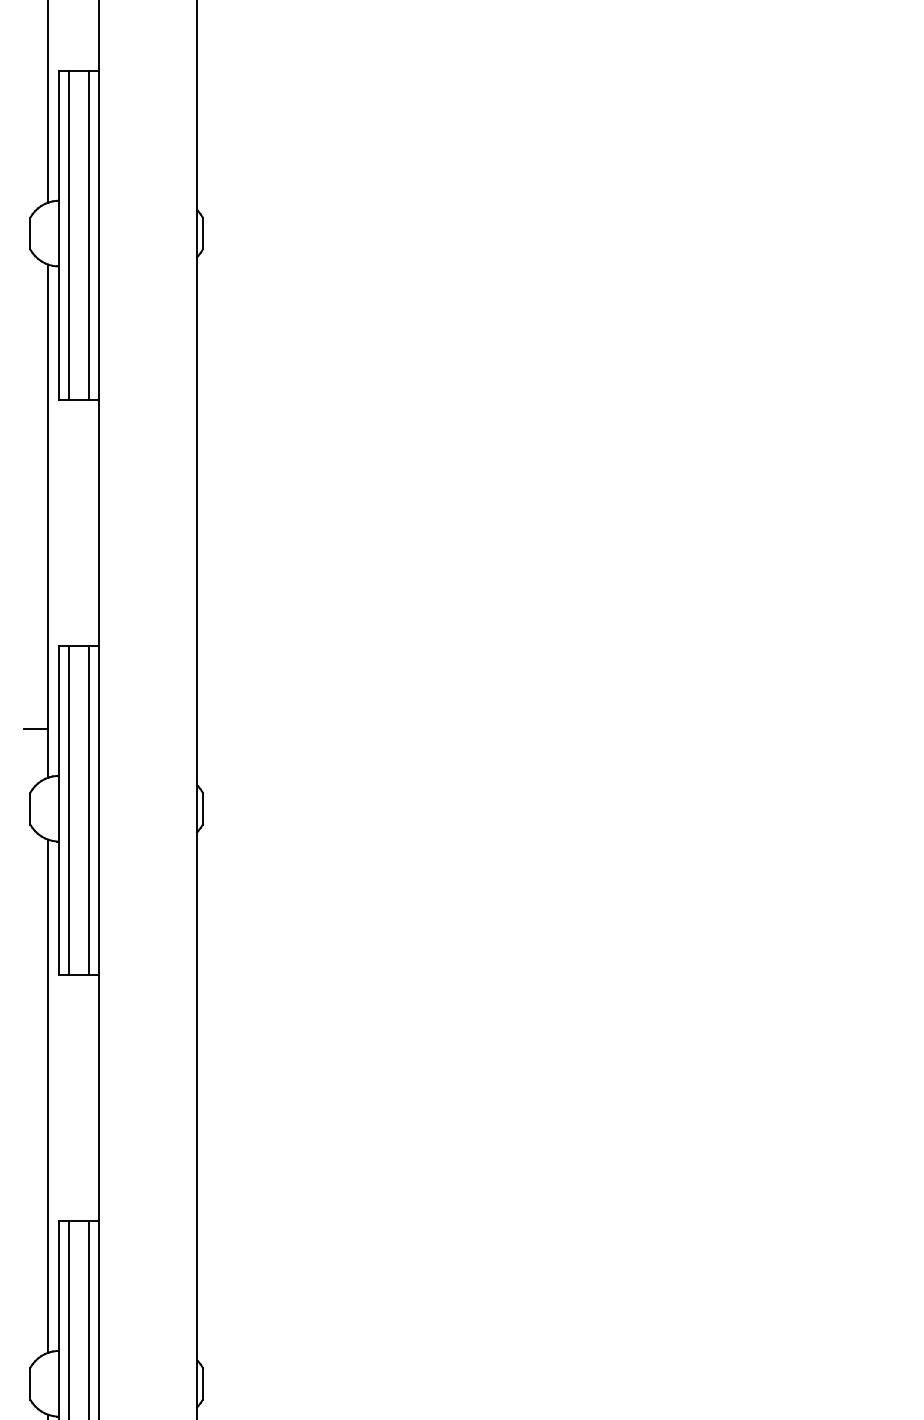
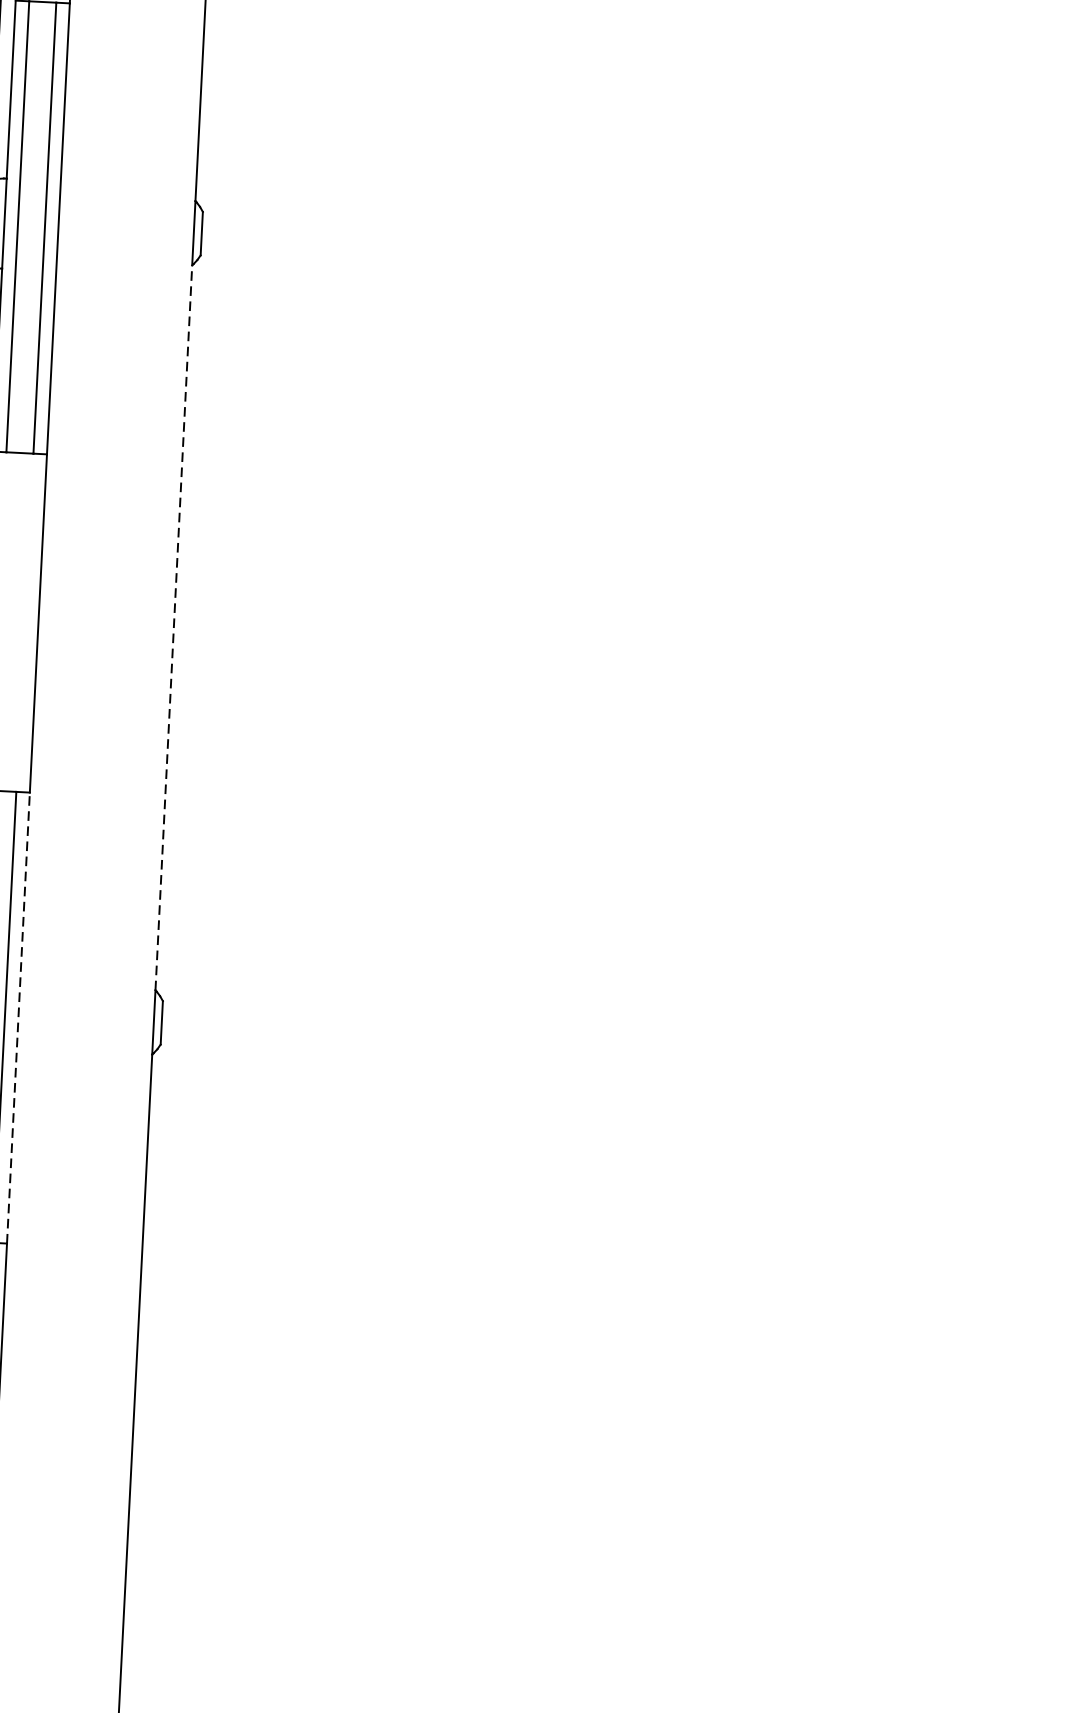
line: (197, 520) -> (174, 626), solid -> dashed
line: (98, 810) -> (18, 1018), solid -> dashed

